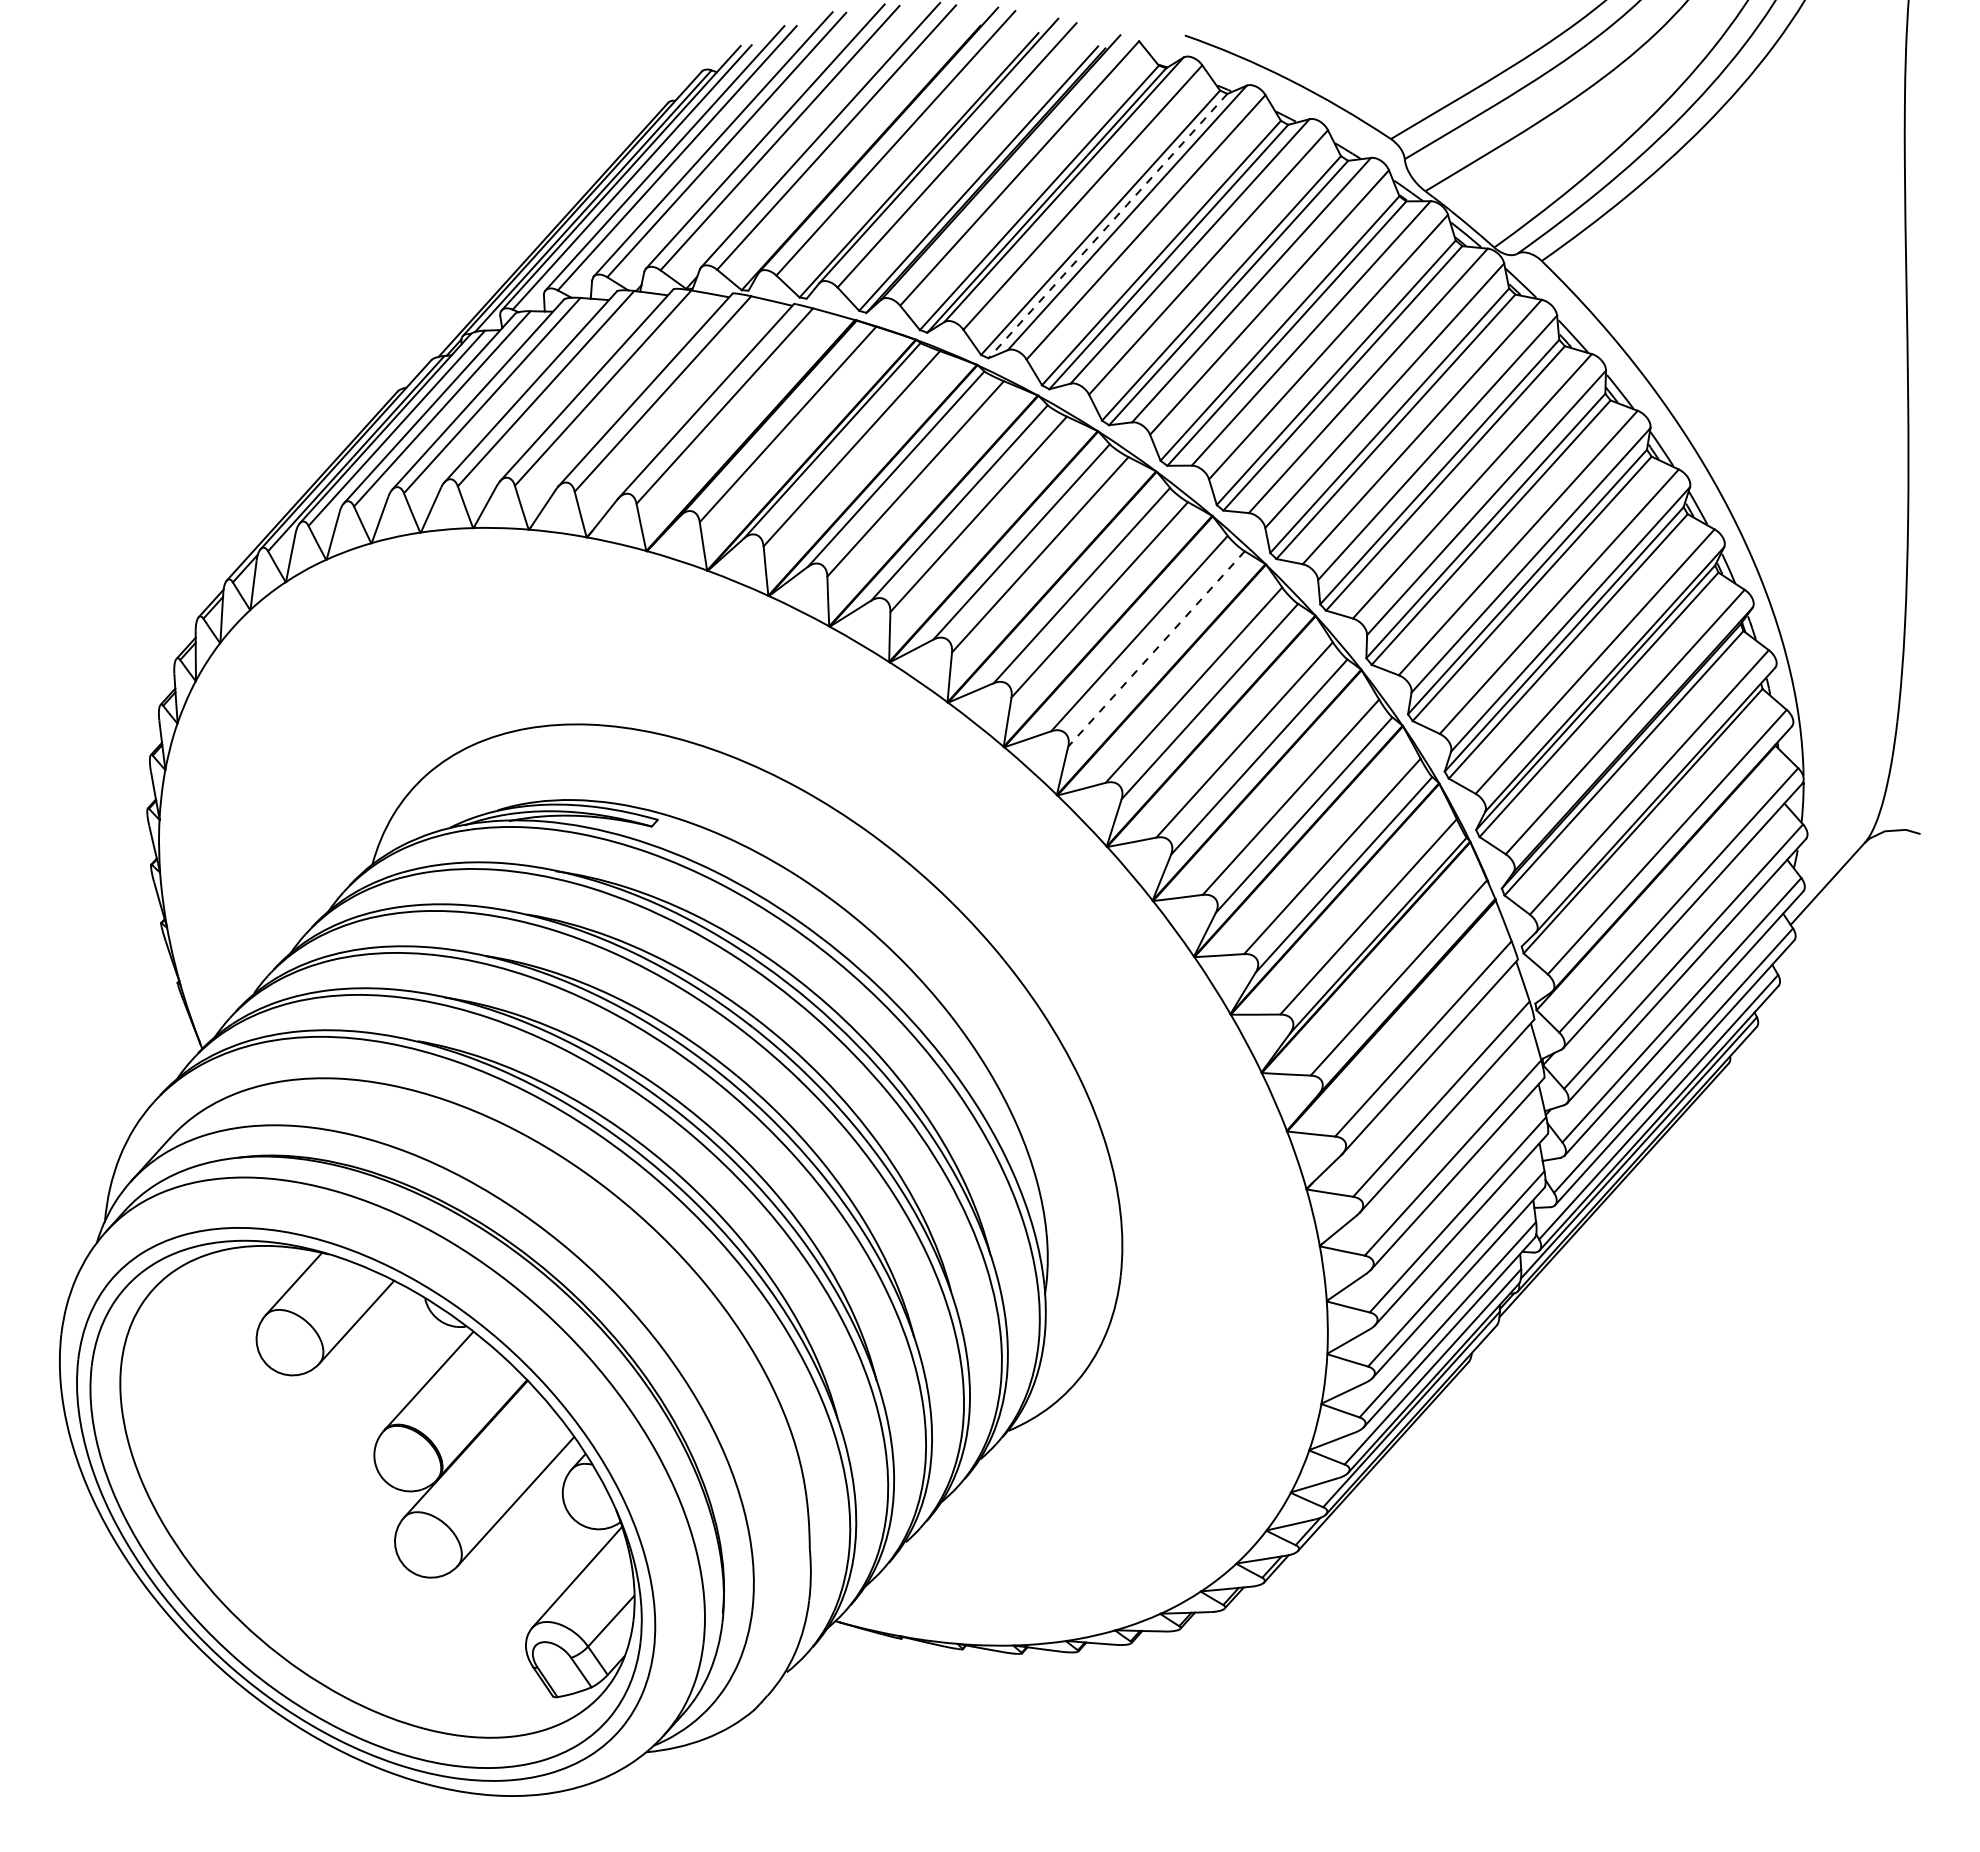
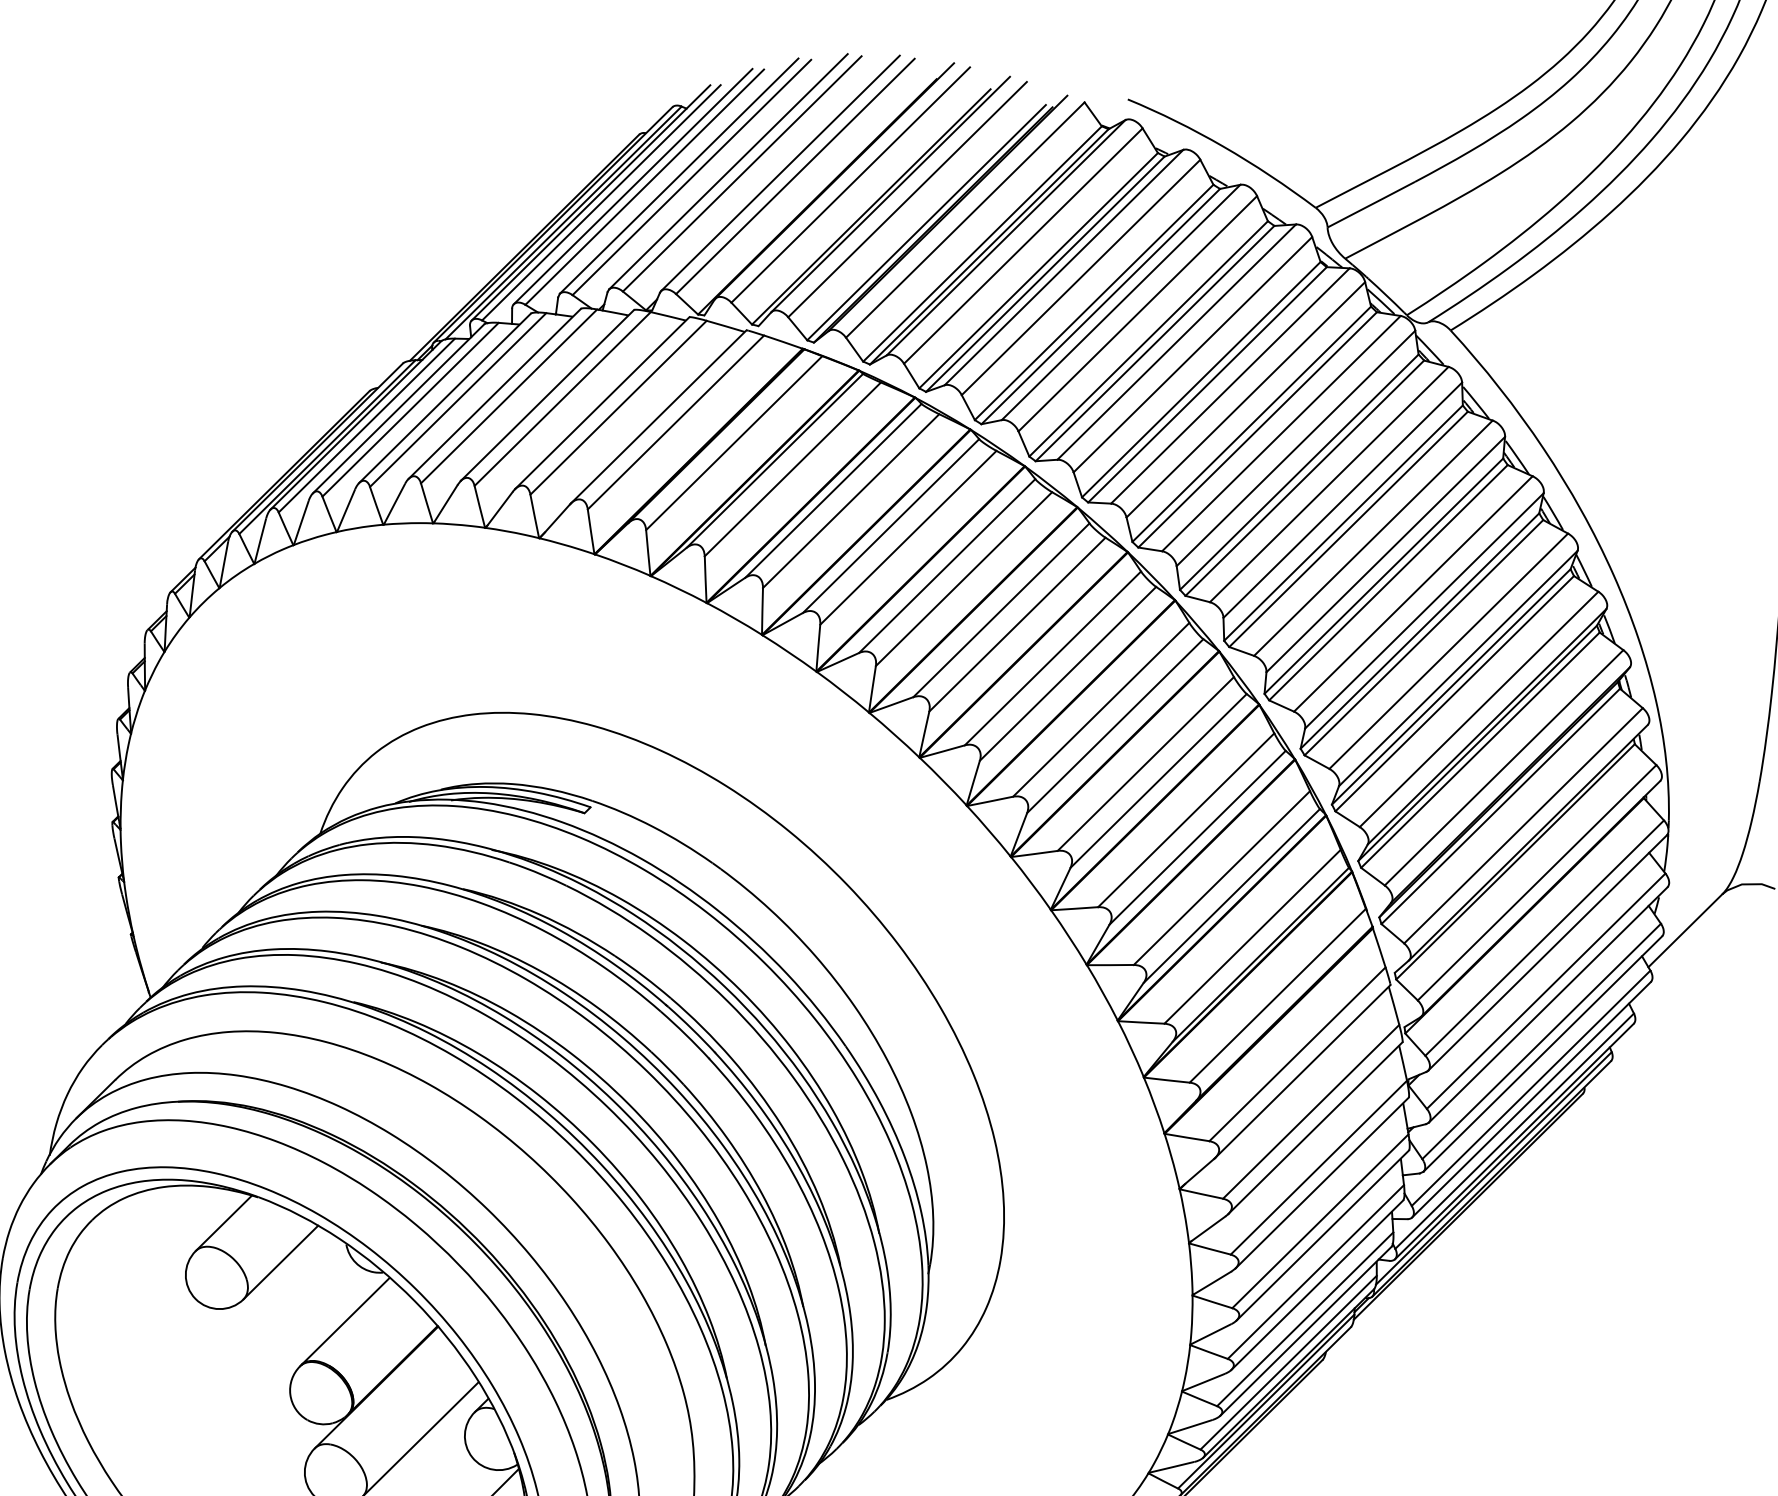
line: (1107, 226) -> (1044, 274), dashed -> solid
line: (1156, 648) -> (1068, 673), dashed -> solid

